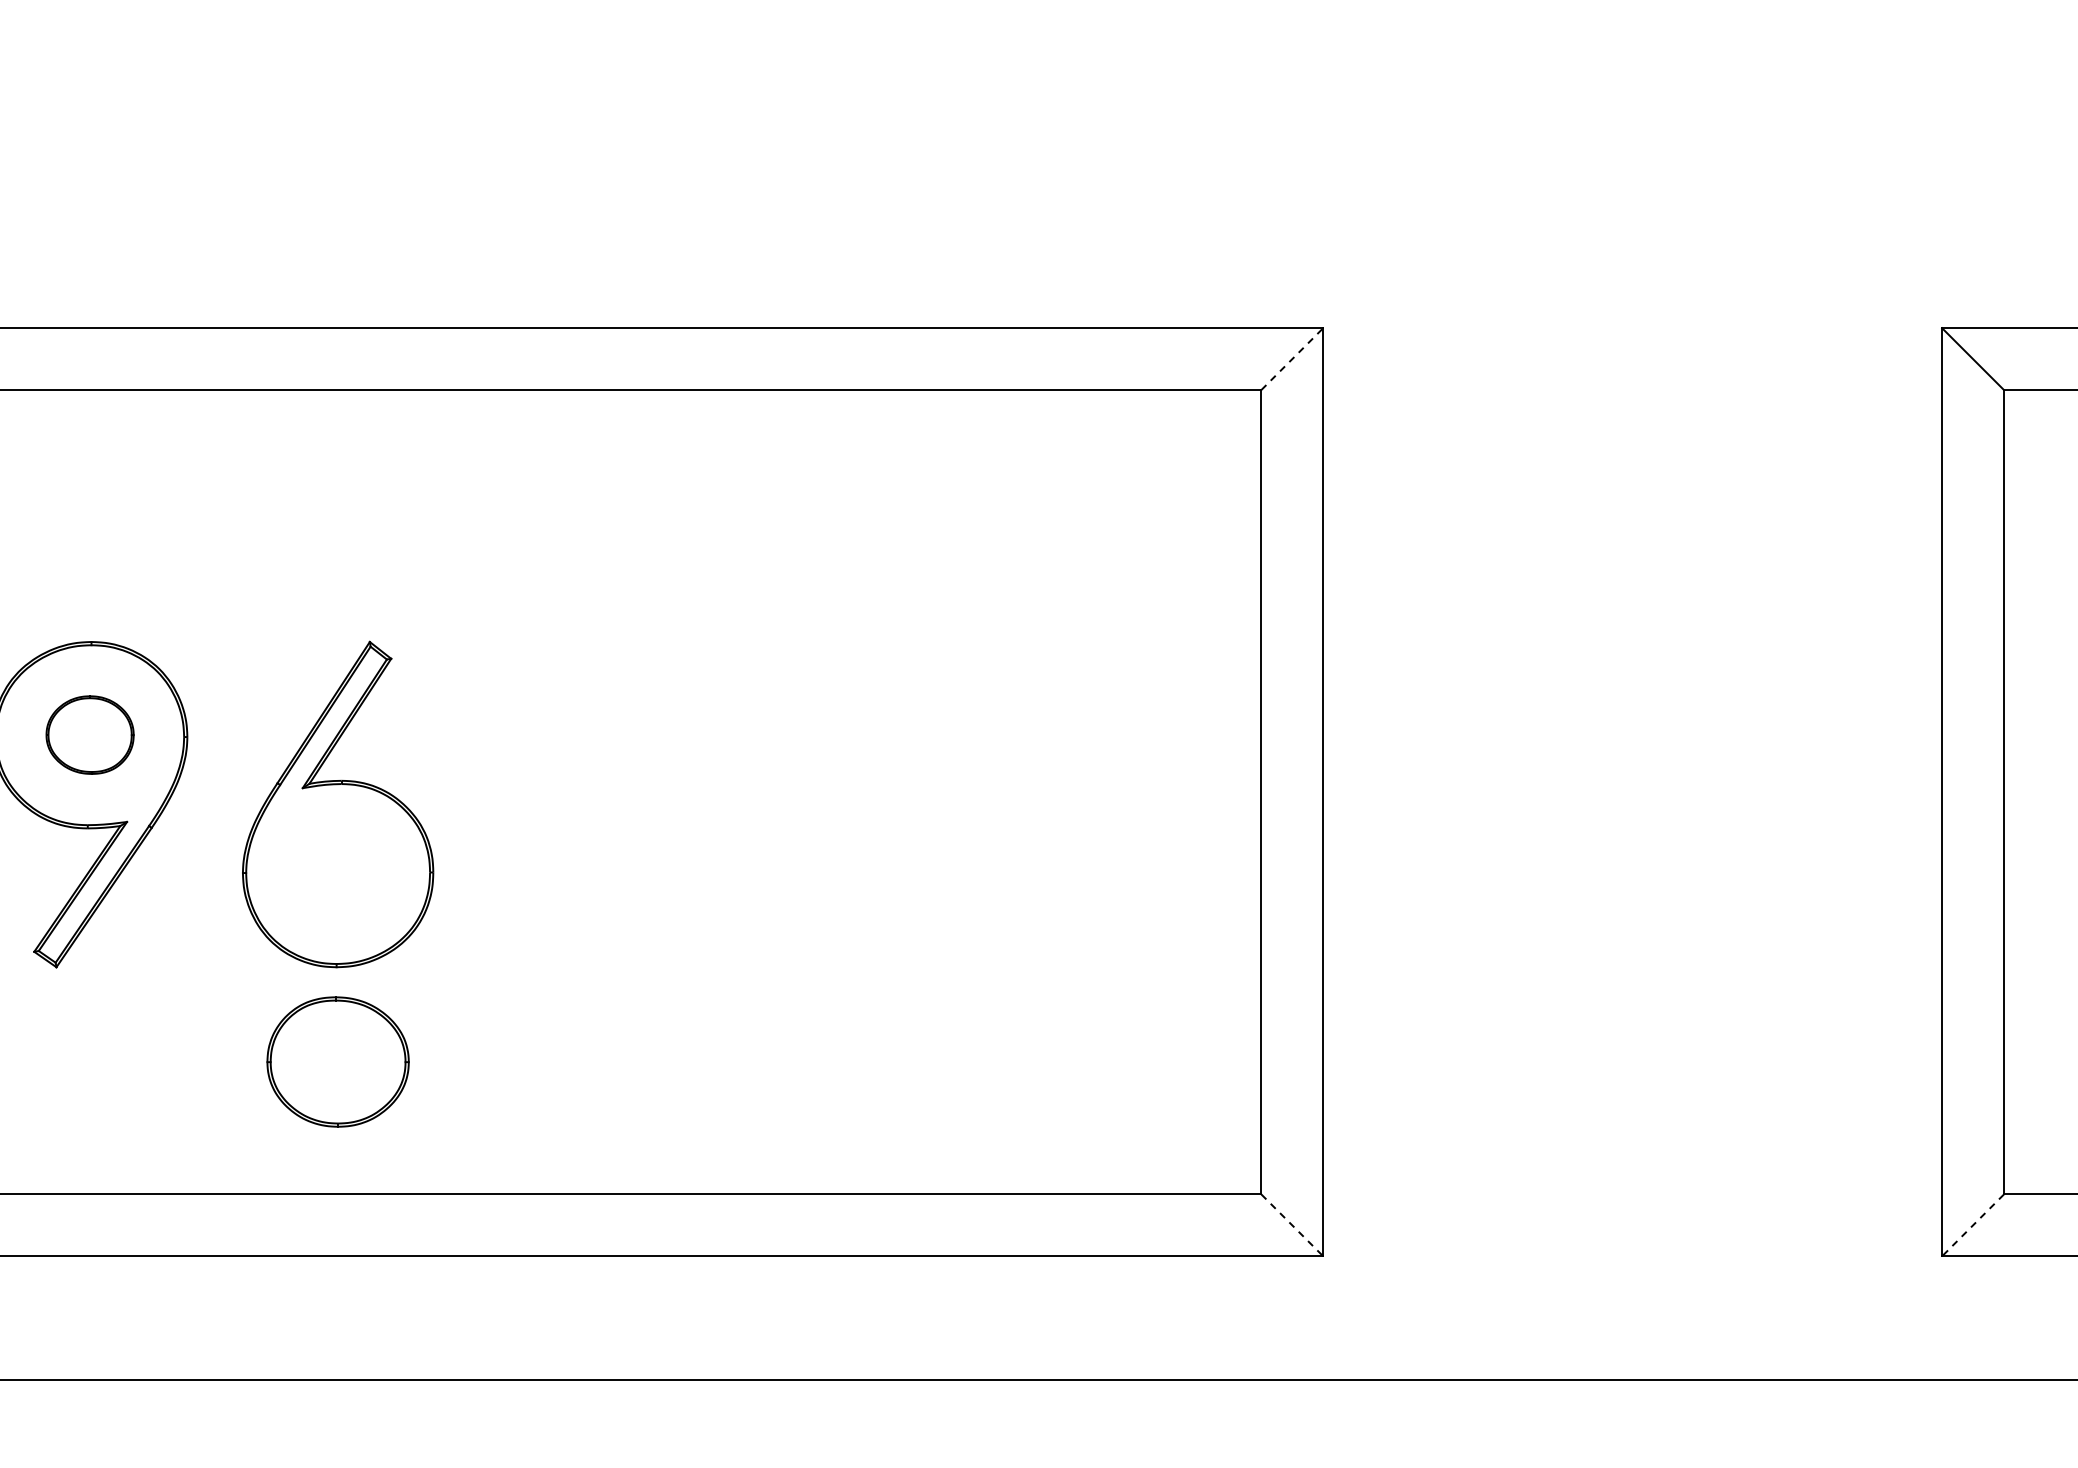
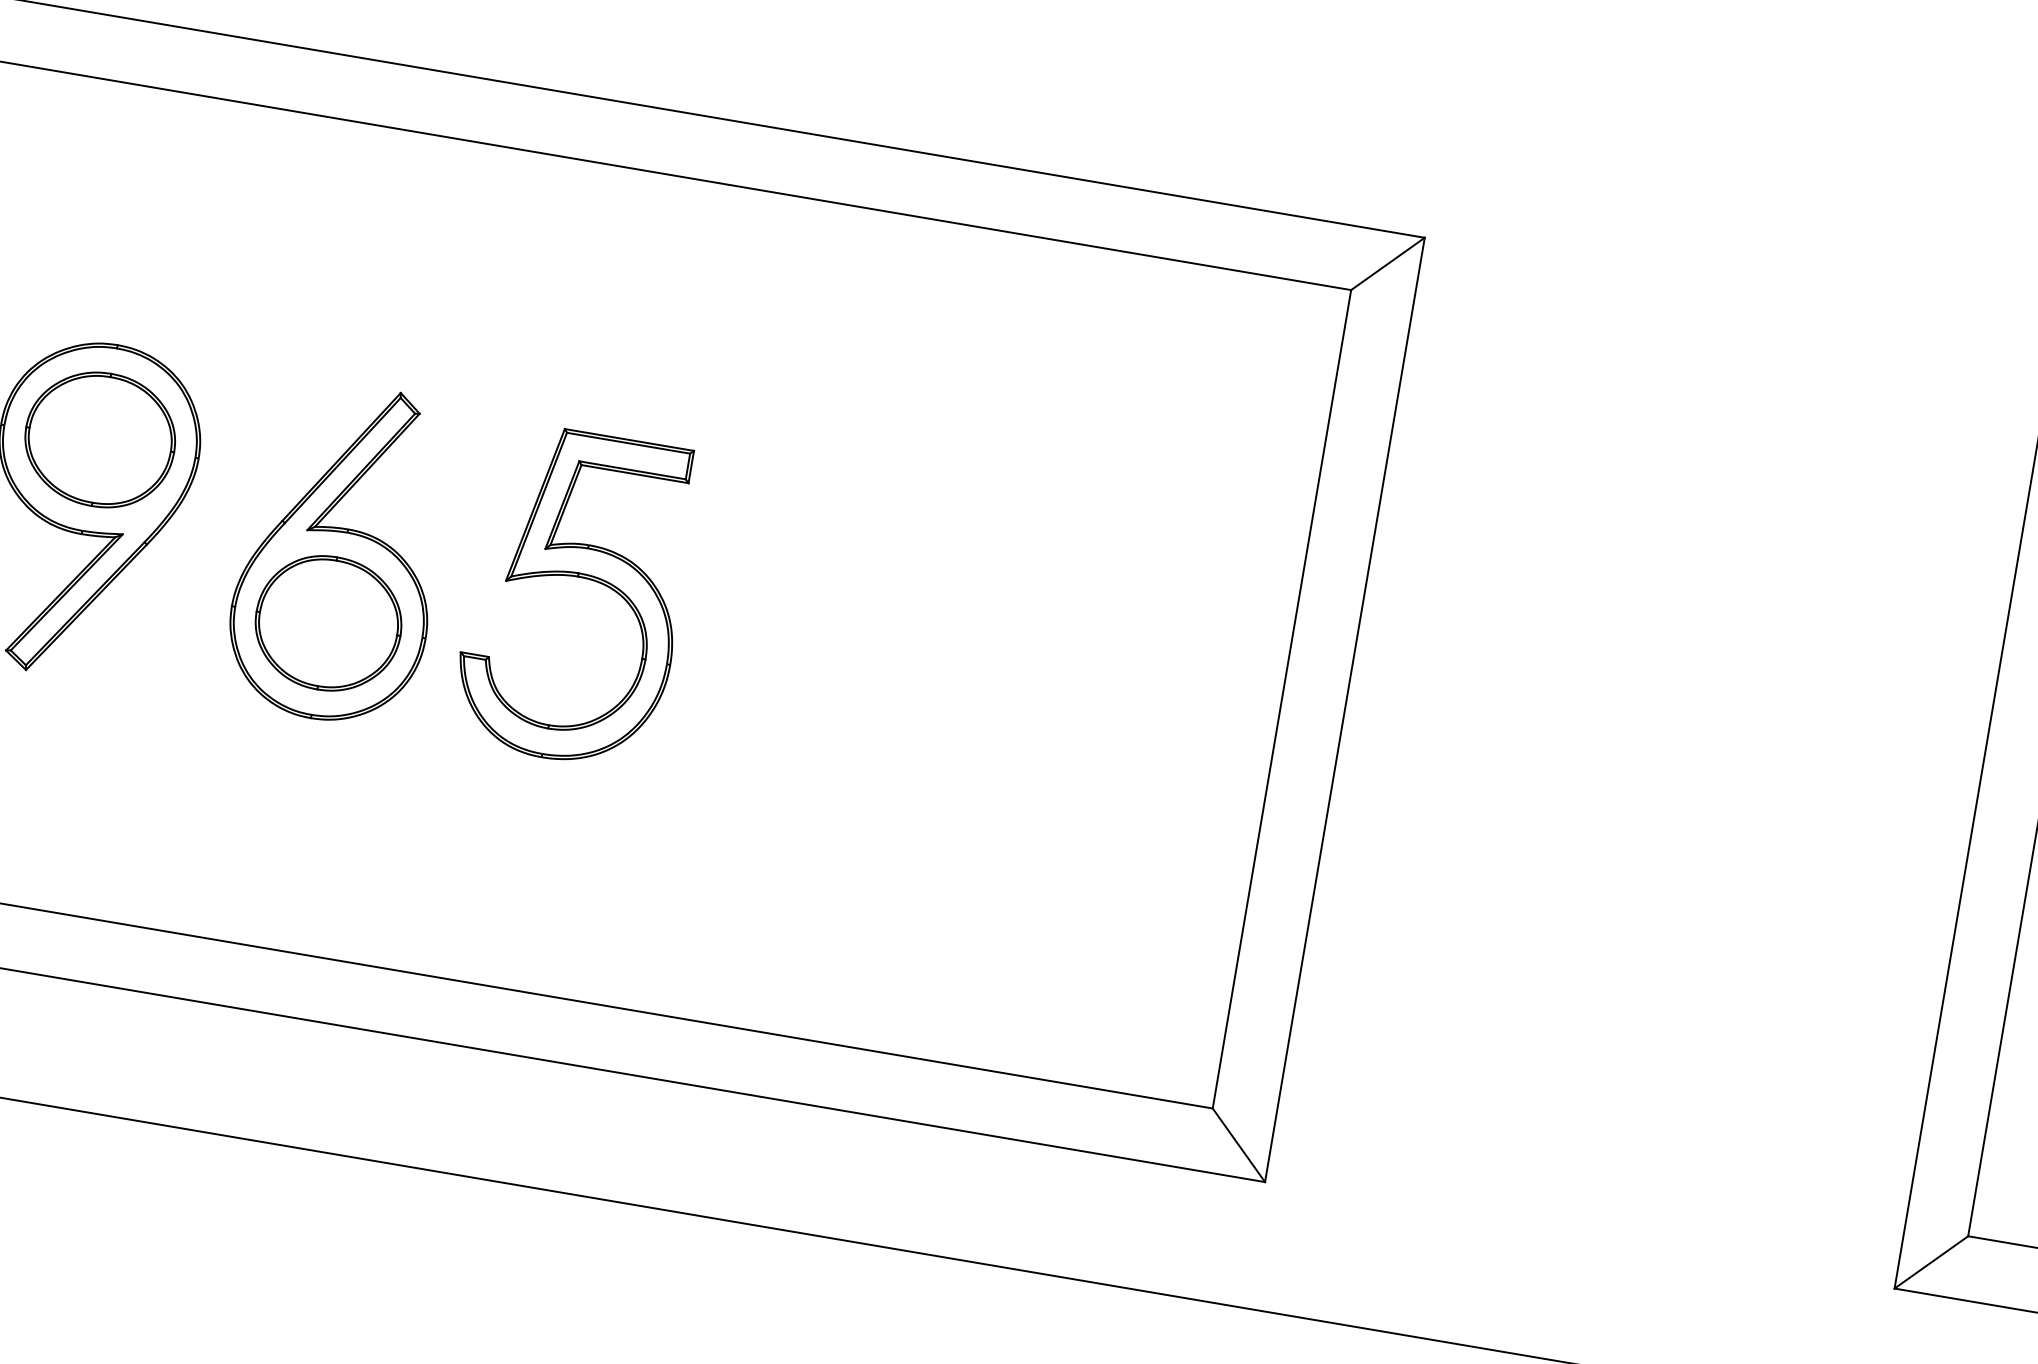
line: (1292, 359) -> (1388, 264), dashed -> solid
part: (89, 734) -> (99, 438), size x1.67
part: (570, 789) -> (579, 577), added
part: (337, 1061) -> (328, 622), moved
line: (1292, 1225) -> (1239, 1145), dashed -> solid
line: (1973, 1225) -> (1931, 1262), dashed -> solid

